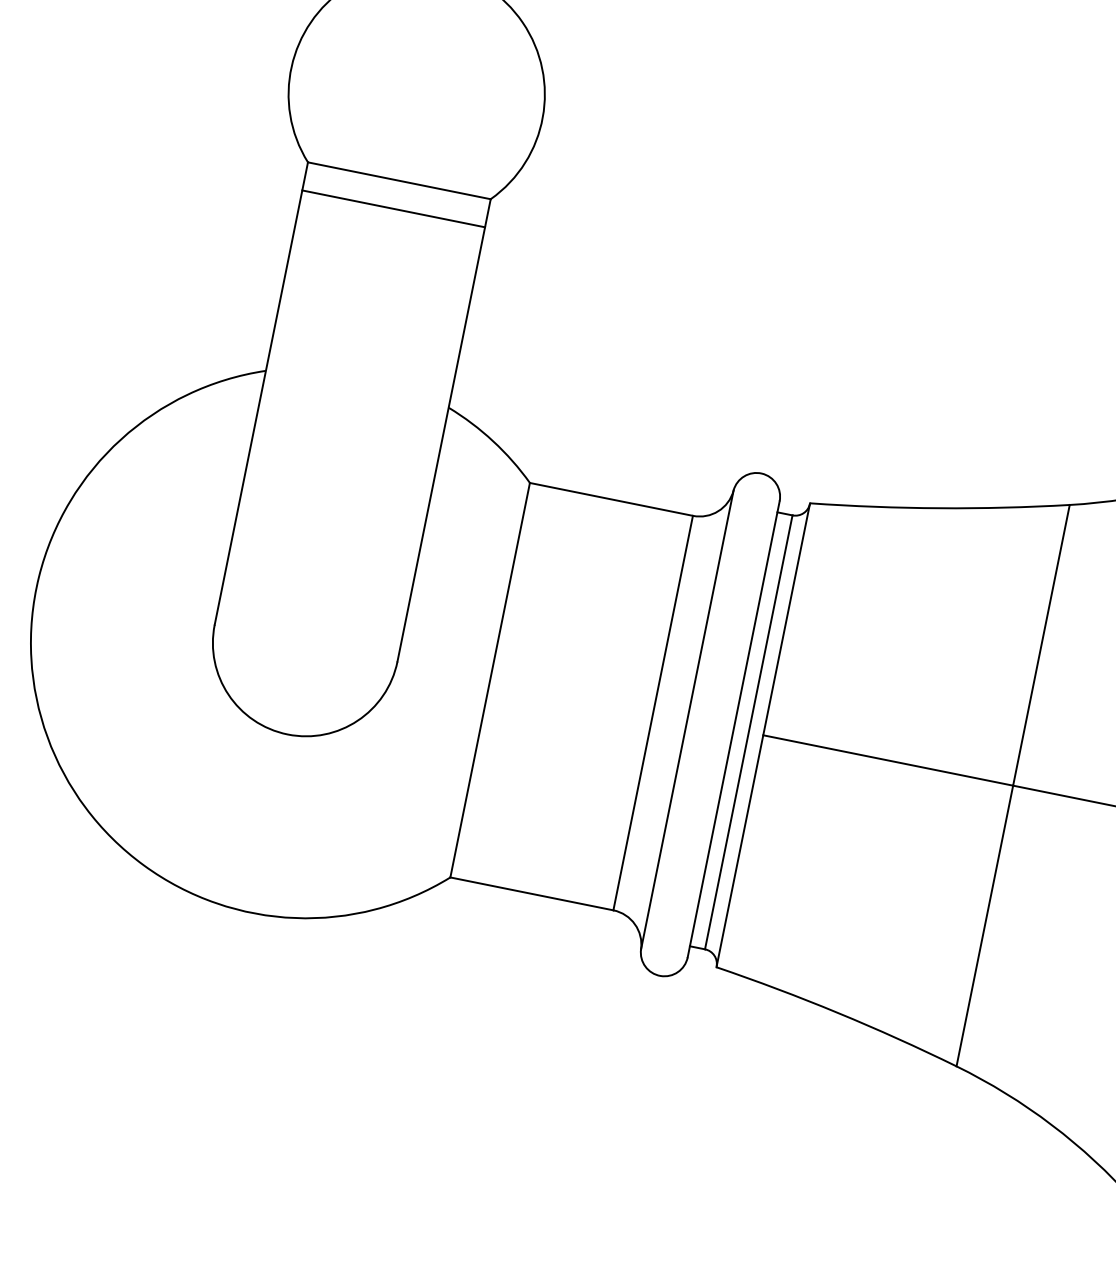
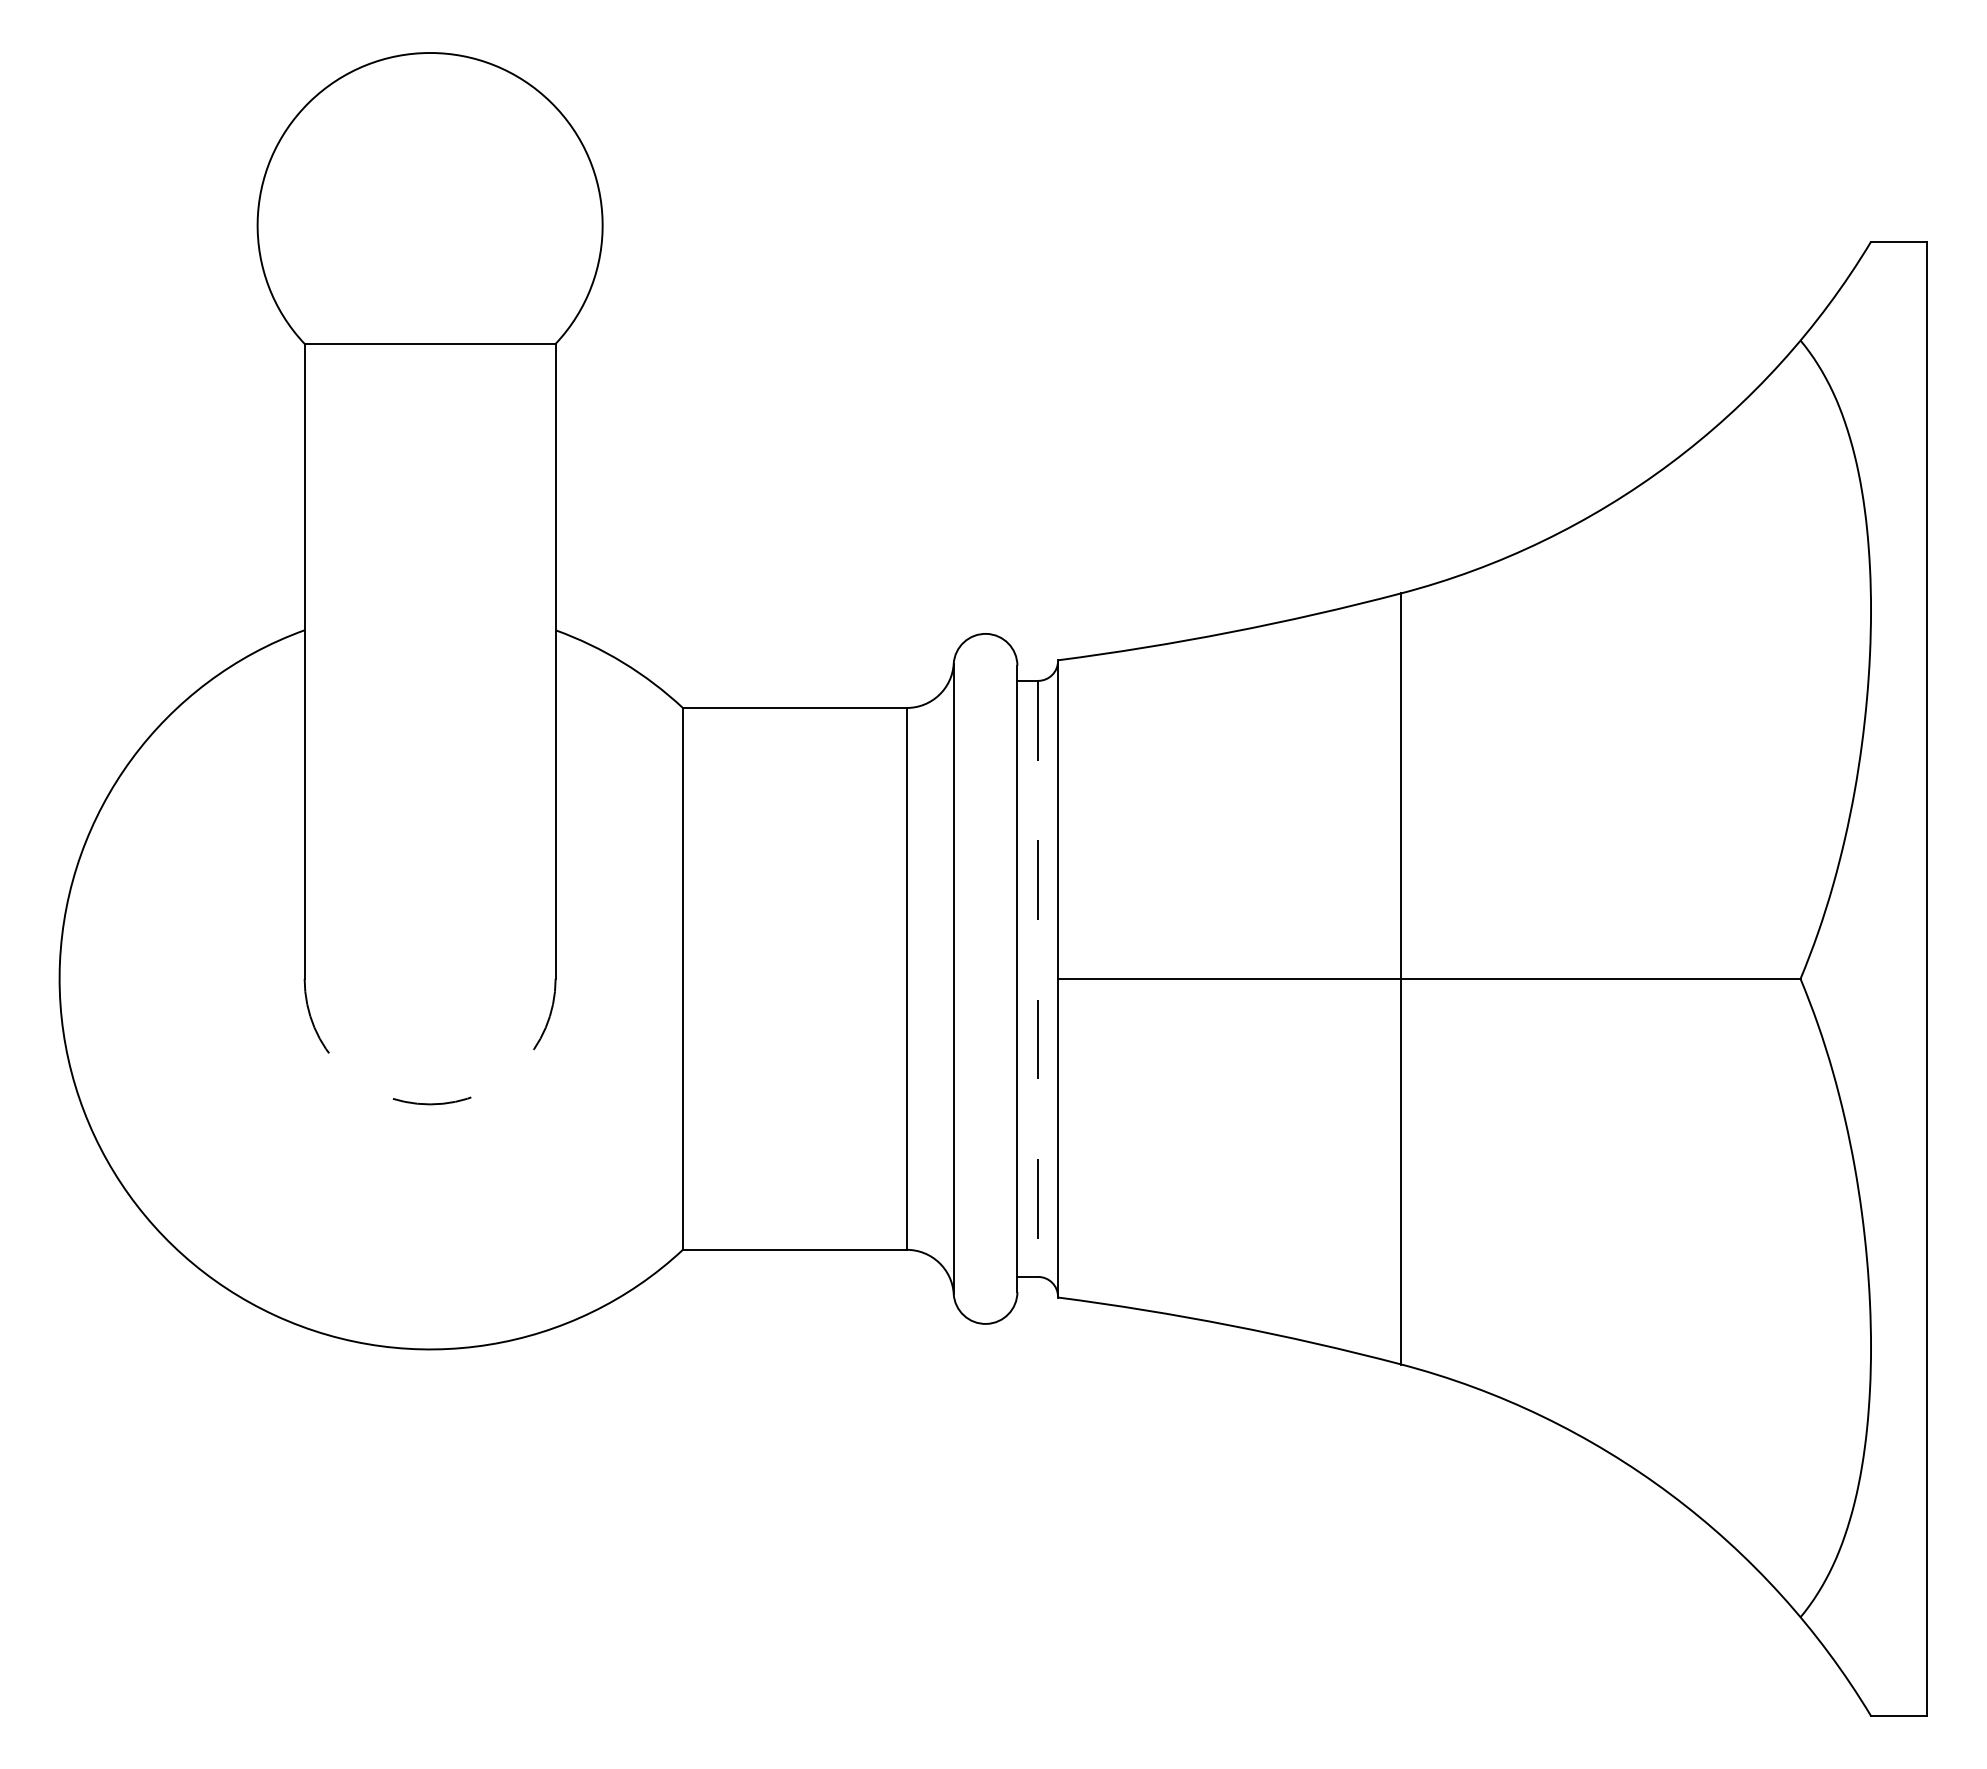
line: (393, 208) -> (429, 382), removed
line: (748, 732) -> (1038, 979), solid -> dashed
arc: (287, 734) -> (430, 1104), solid -> dashed

